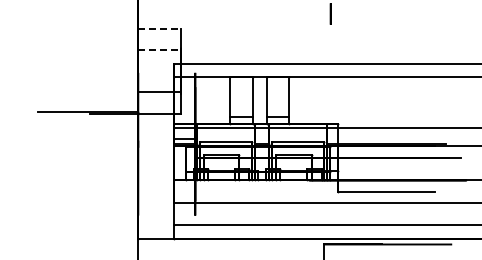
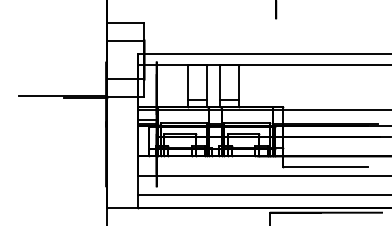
line: (160, 28) -> (126, 22), dashed -> solid
line: (160, 49) -> (126, 41), dashed -> solid

